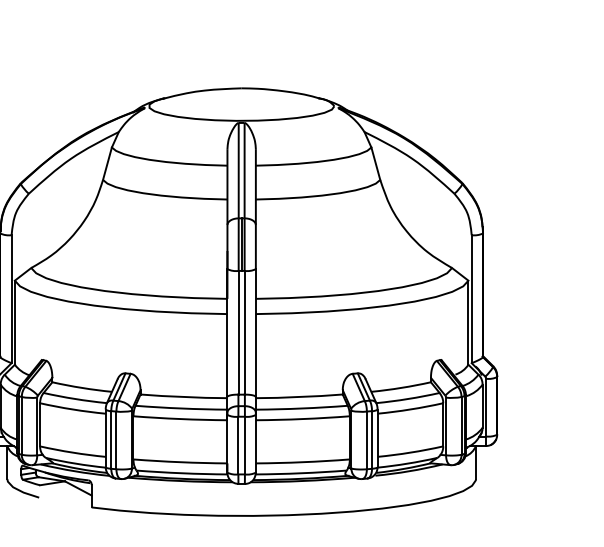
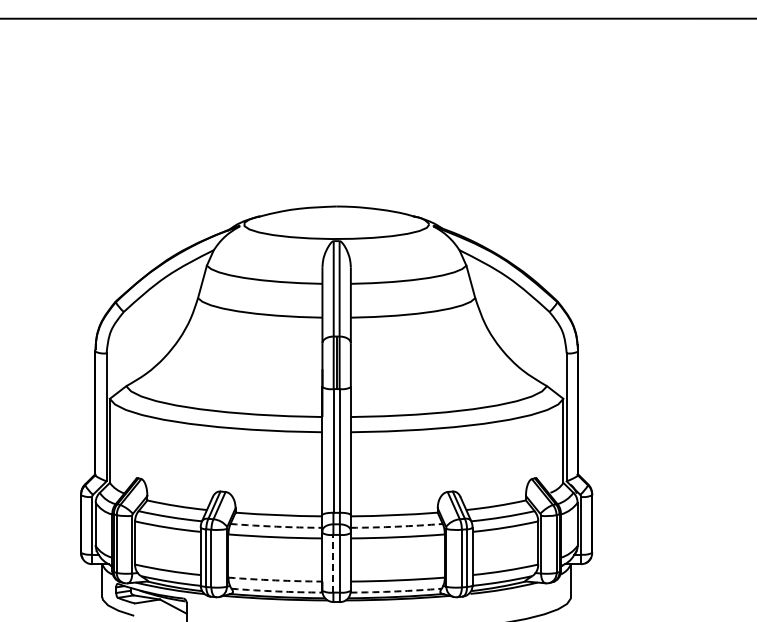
arc: (181, 408) -> (276, 526), solid -> dashed
arc: (301, 408) -> (396, 526), solid -> dashed
line: (238, 445) -> (333, 563), solid -> dashed
arc: (180, 462) -> (275, 580), solid -> dashed
arc: (182, 473) -> (277, 591), solid -> dashed
arc: (301, 473) -> (396, 591), solid -> dashed

